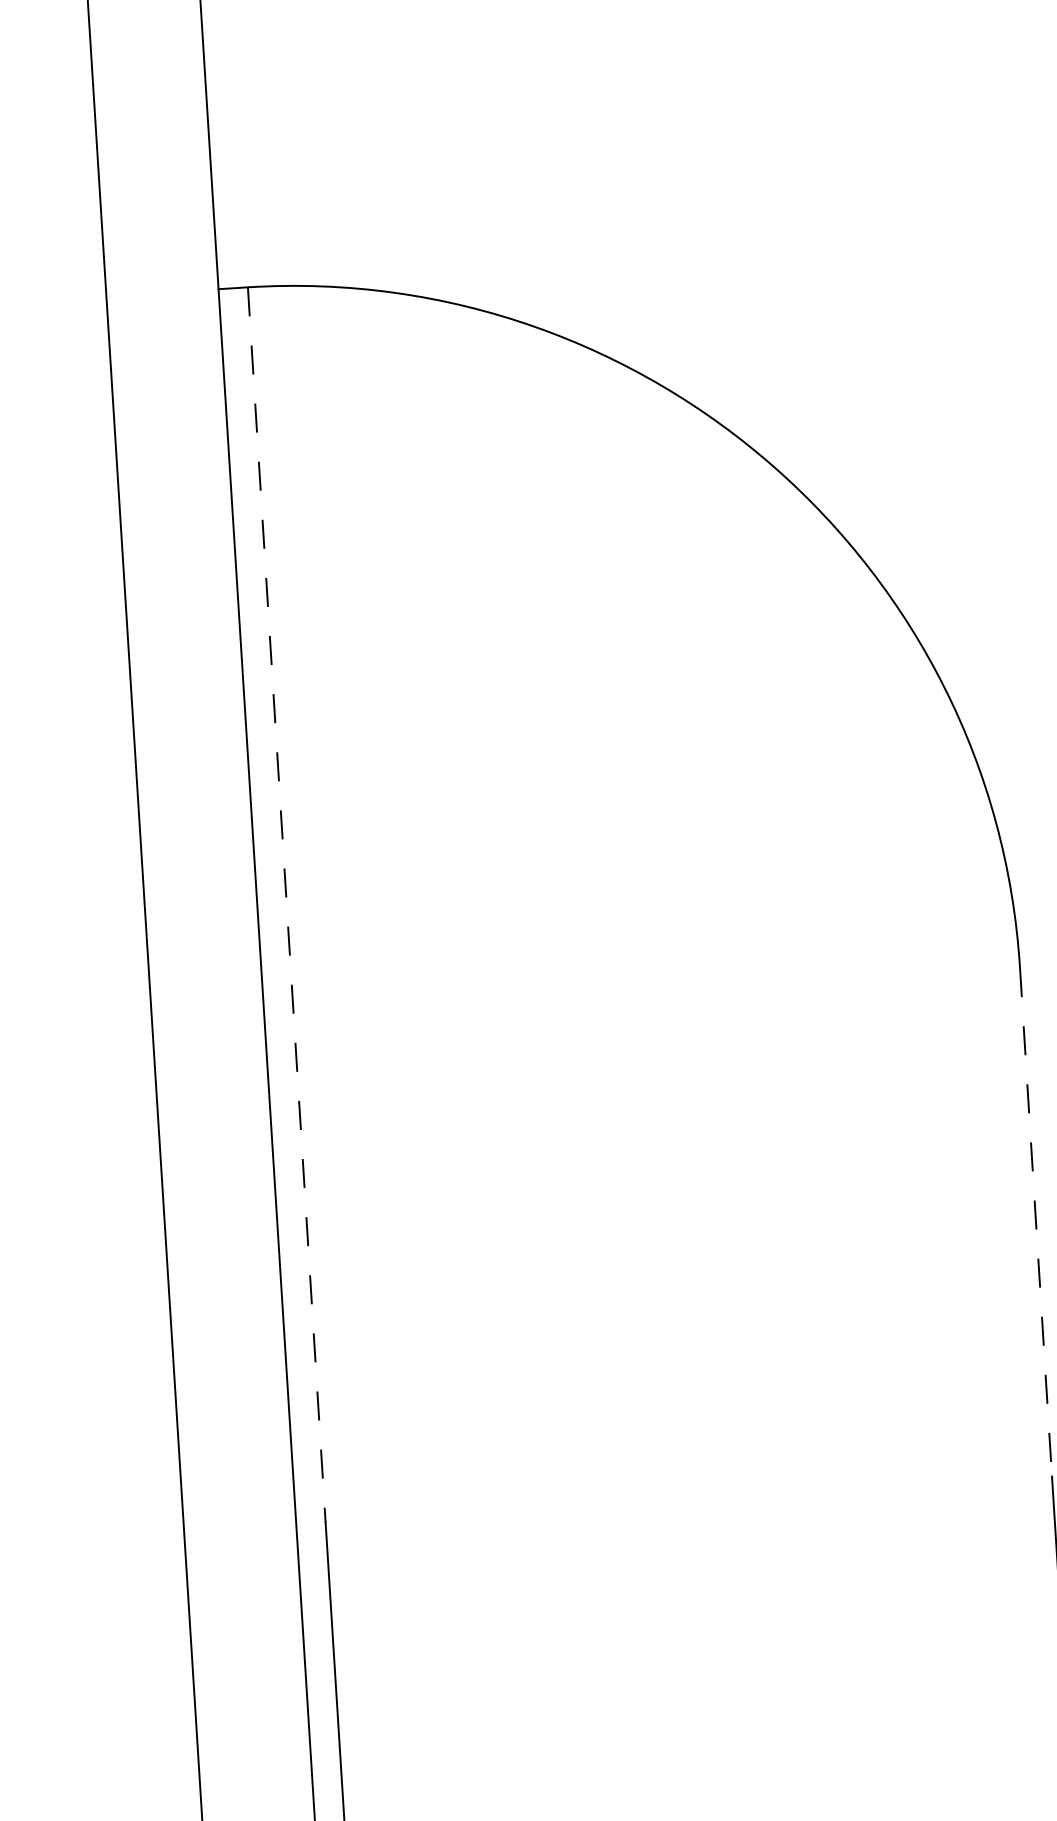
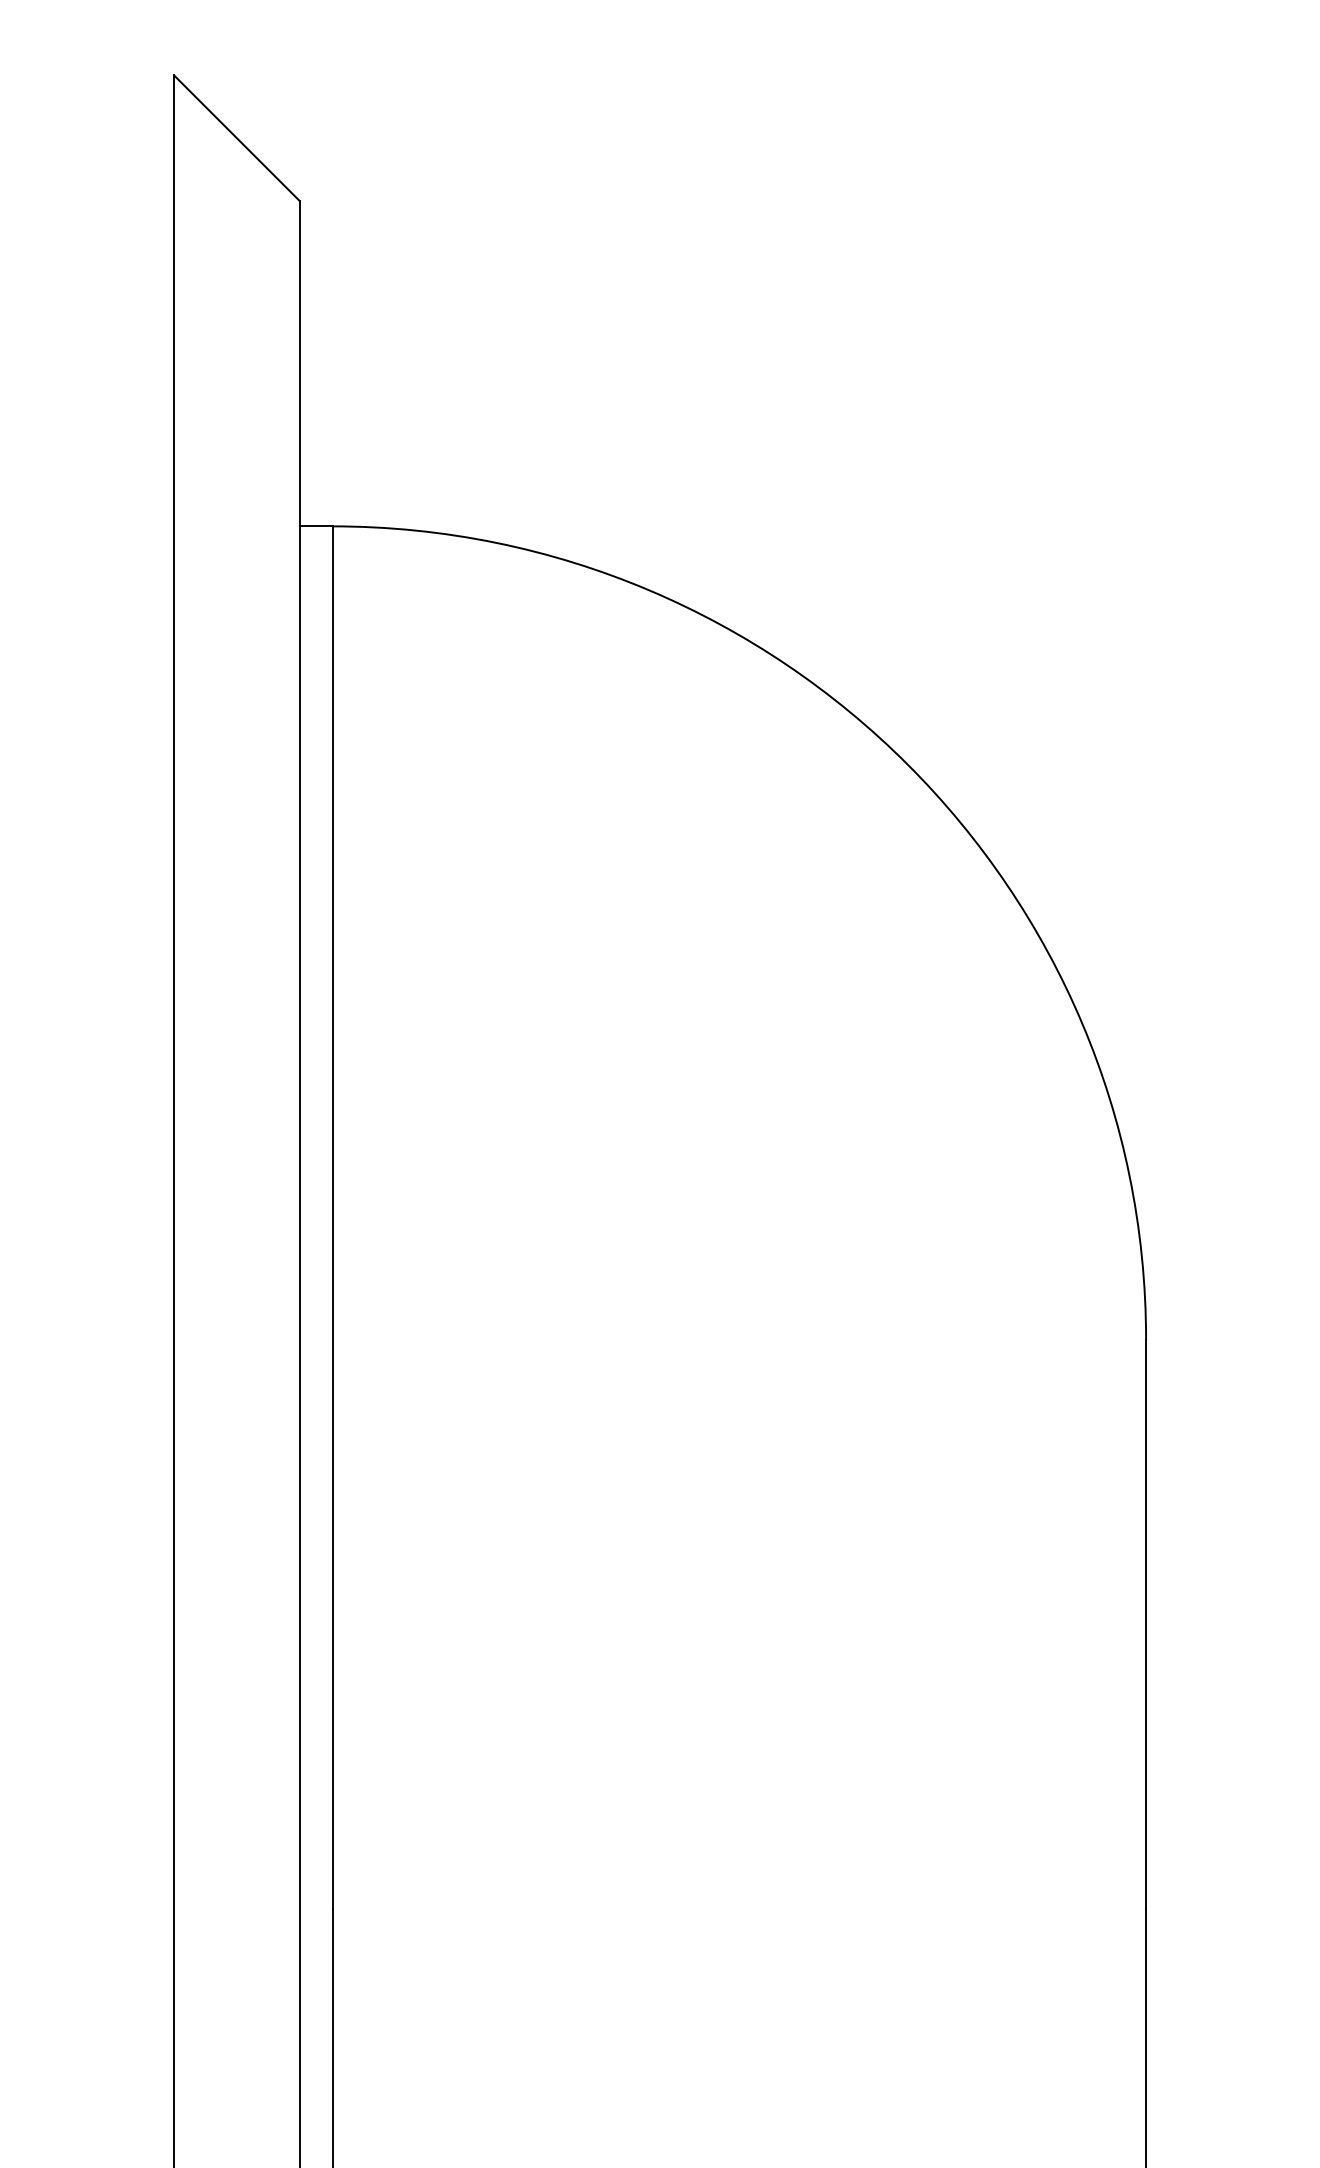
line: (286, 904) -> (332, 1217), dashed -> solid
line: (1036, 1222) -> (1146, 1624), dashed -> solid

